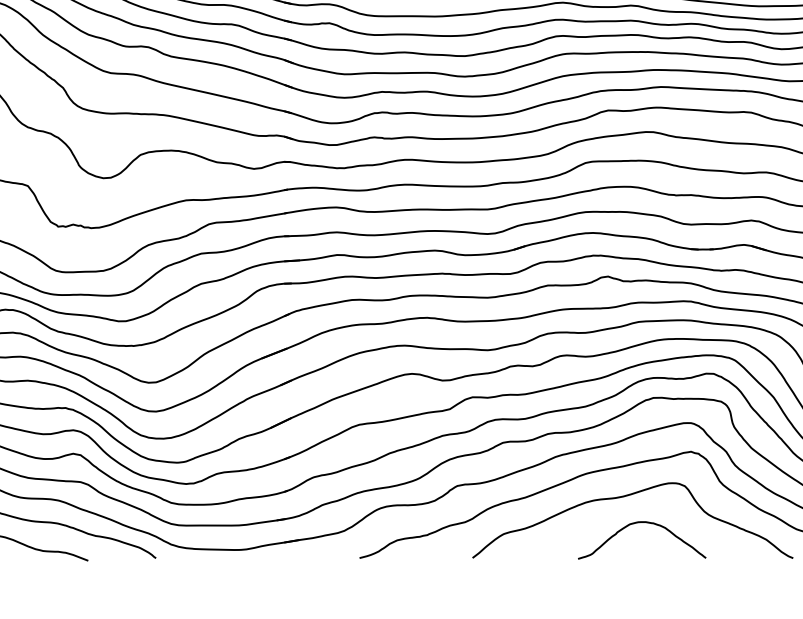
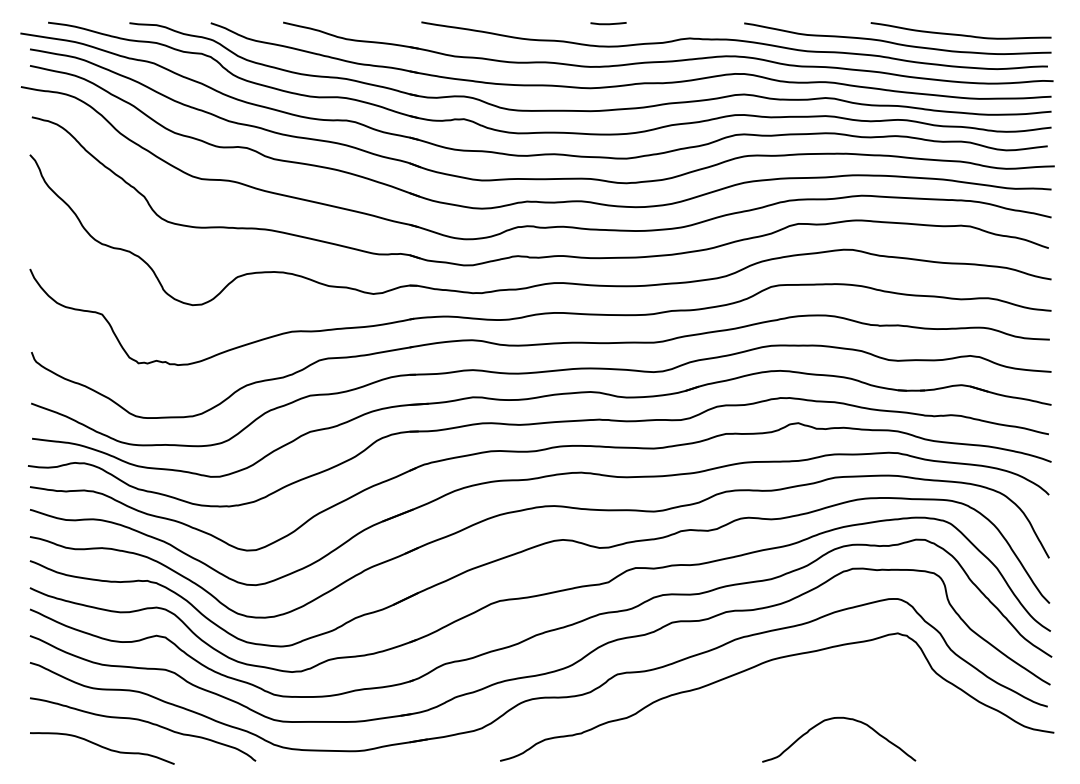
curve: (625, 496) -> (819, 687), removed

